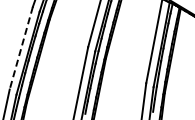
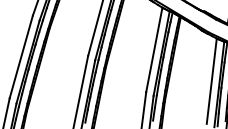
line: (21, 47) -> (21, 56), dashed -> solid

